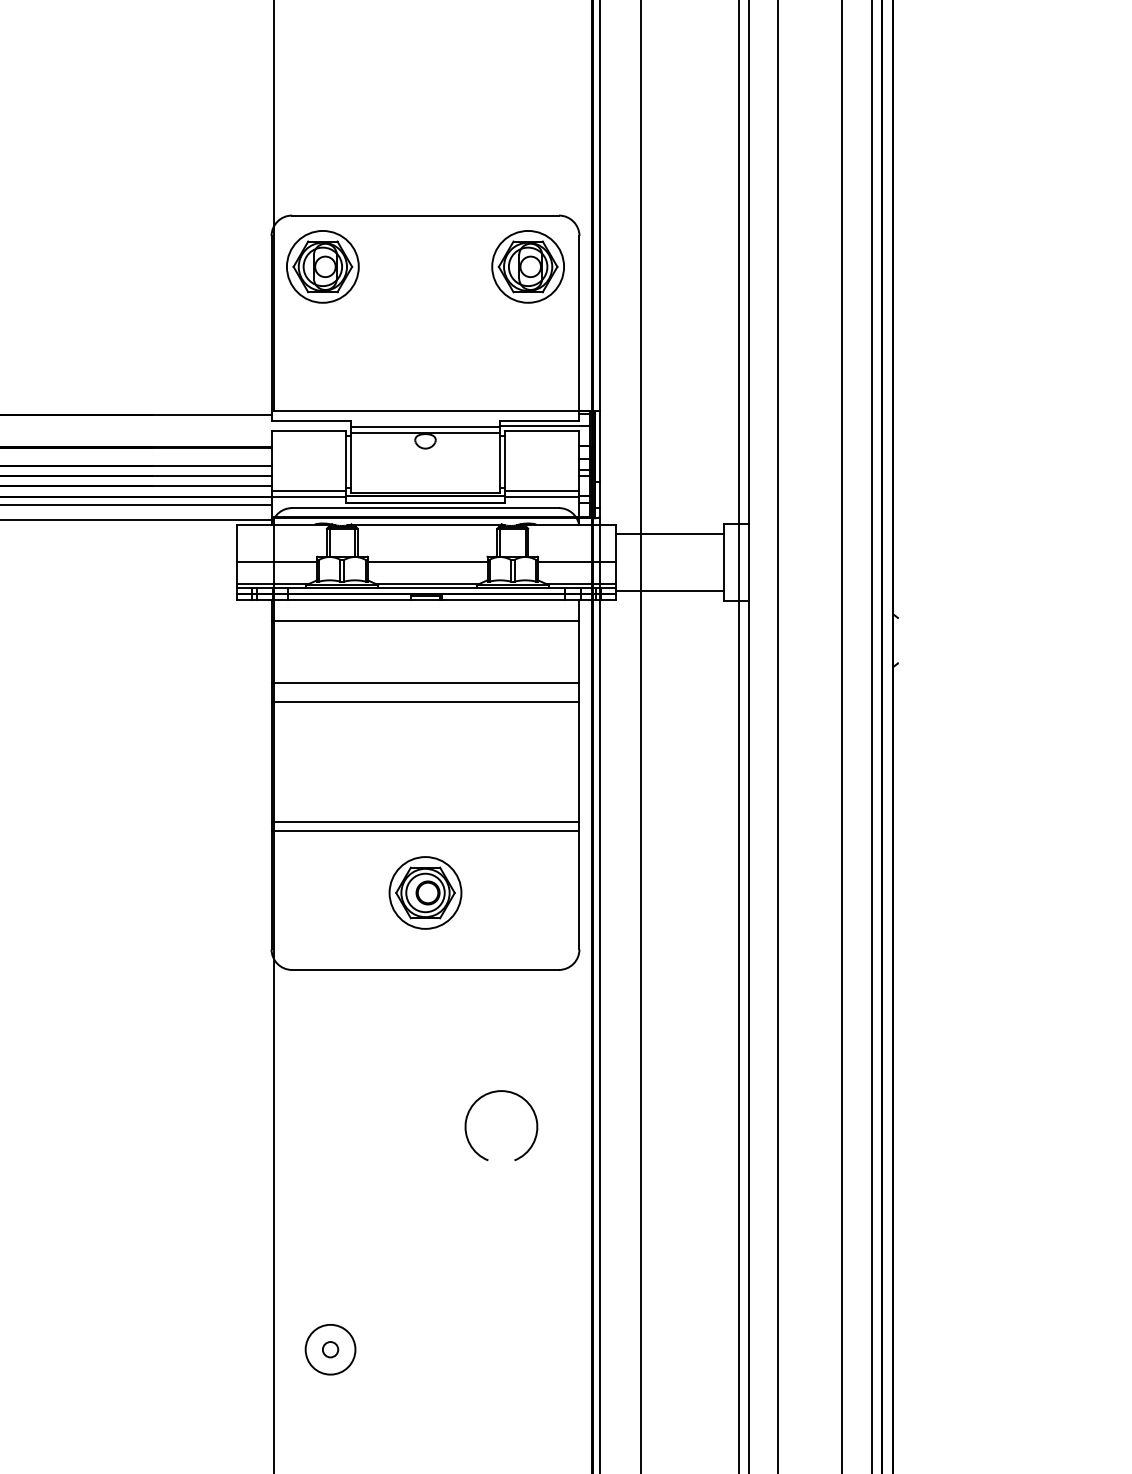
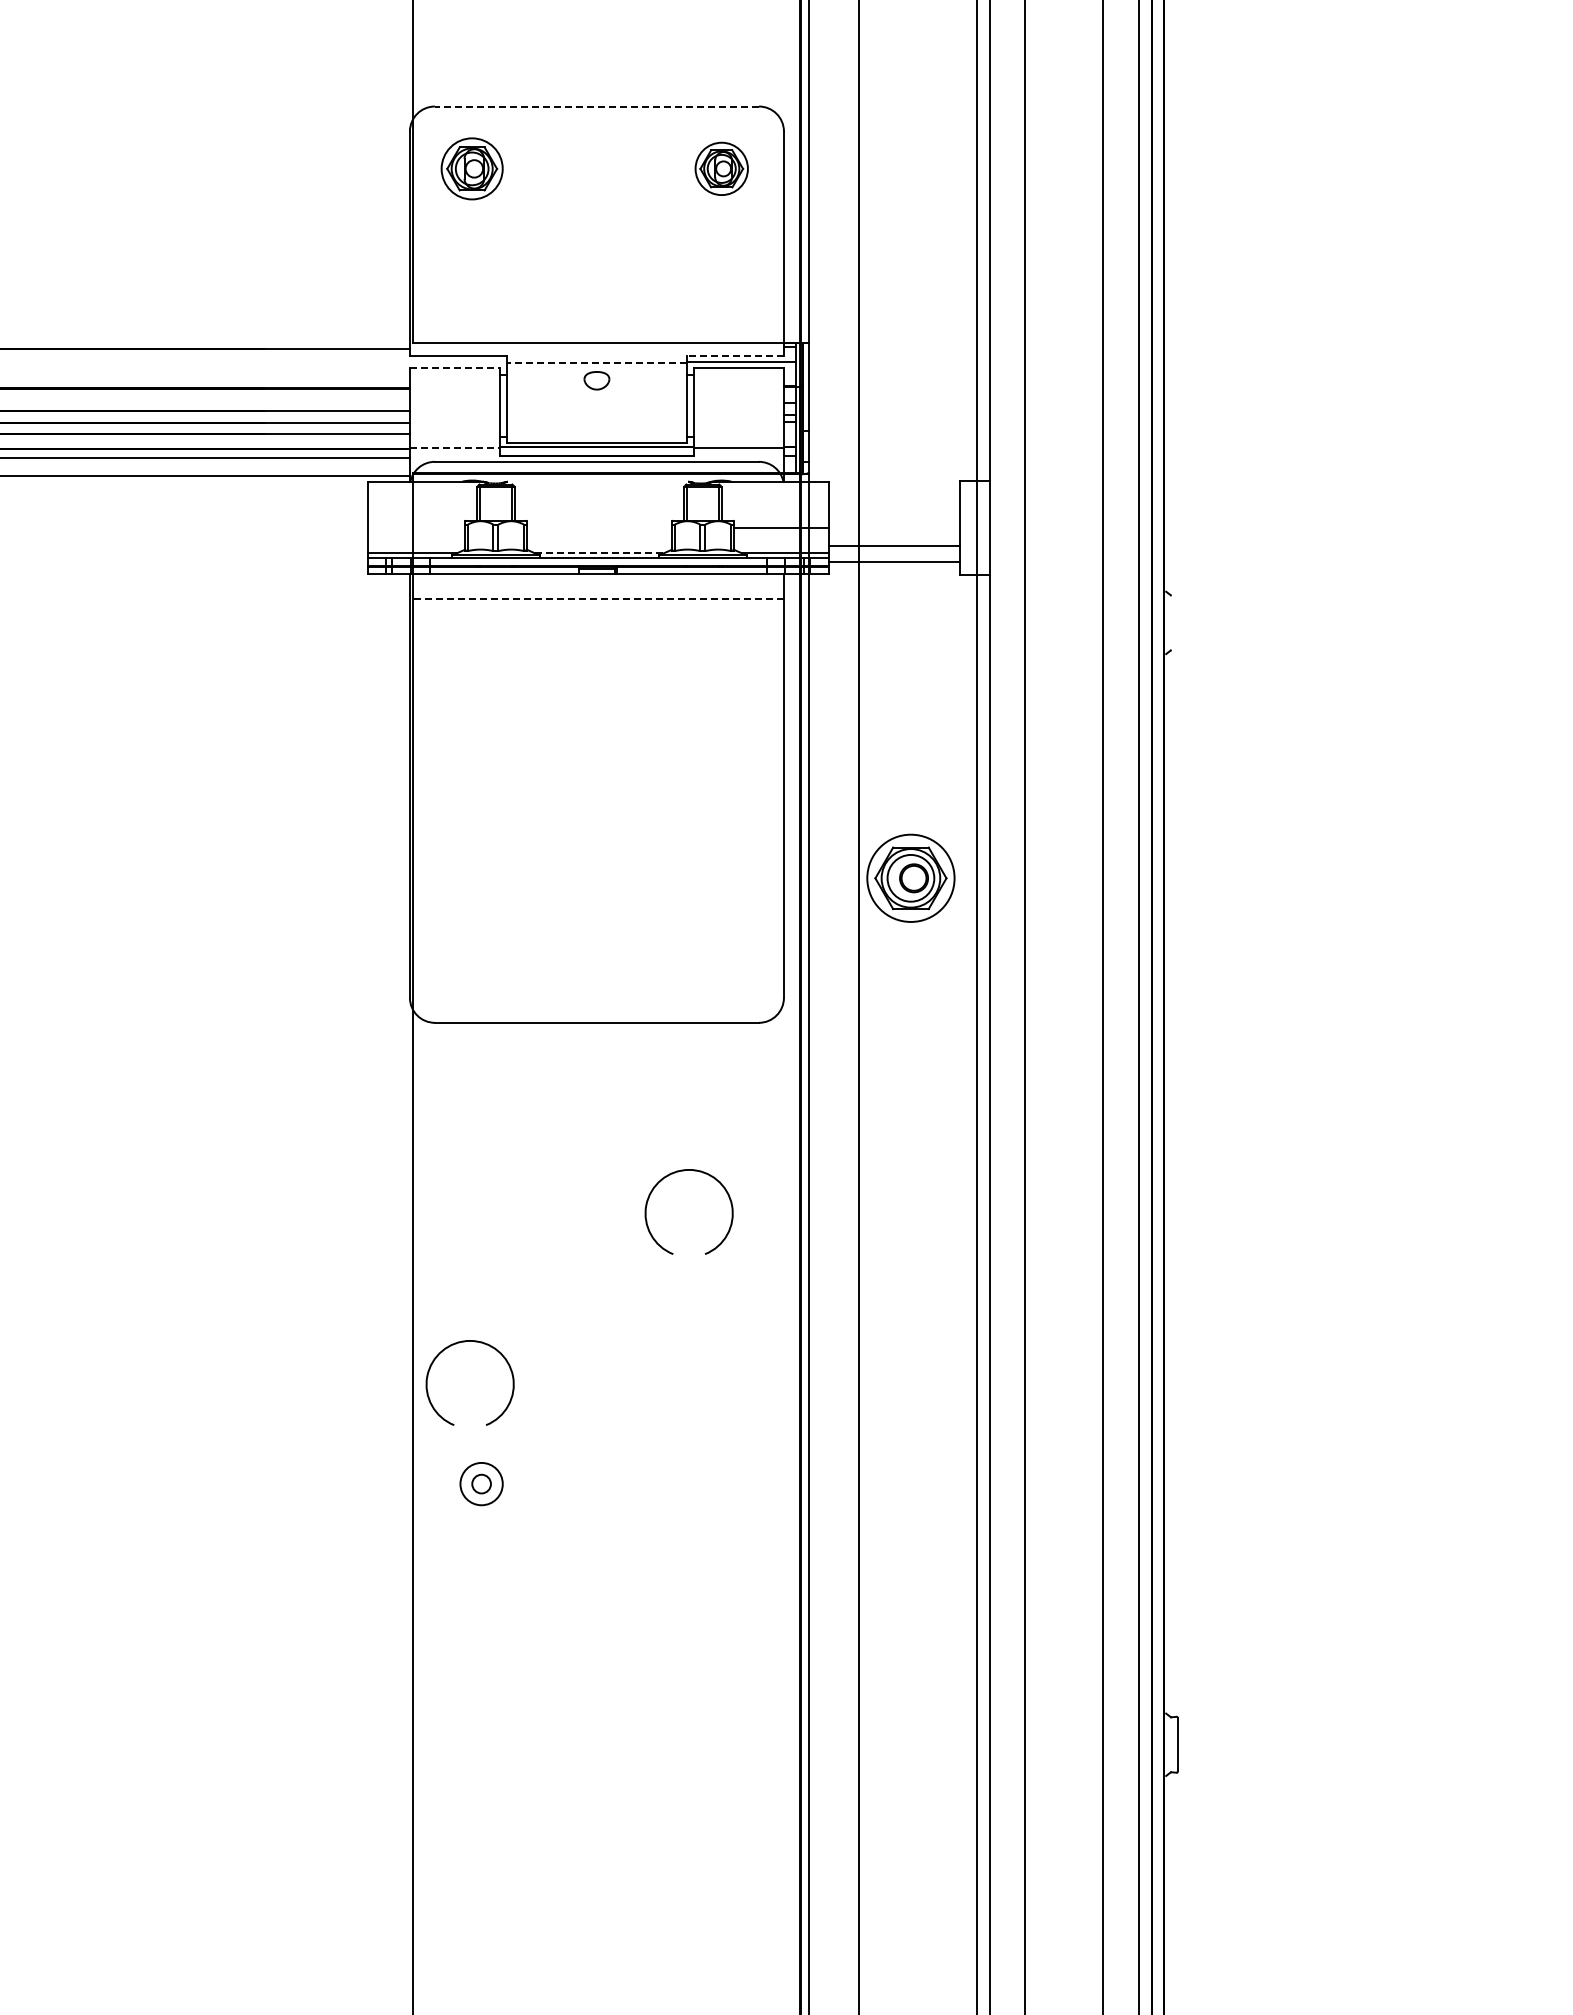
line: (425, 215) -> (596, 106), solid -> dashed
part: (322, 266) -> (471, 168), size x0.7
part: (528, 266) -> (721, 168), size x0.6
line: (539, 420) -> (735, 355), solid -> dashed
line: (425, 427) -> (596, 363), solid -> dashed
line: (309, 431) -> (455, 368), solid -> dashed
line: (425, 432) -> (596, 370), removed
line: (308, 490) -> (454, 440), removed
line: (542, 490) -> (738, 440), removed
line: (309, 497) -> (455, 448), solid -> dashed
line: (425, 524) -> (597, 481), removed
line: (669, 534) -> (893, 545), moved
line: (276, 562) -> (416, 527), removed
line: (427, 562) -> (599, 527), removed
line: (427, 583) -> (599, 553), solid -> dashed
line: (425, 620) -> (596, 598), solid -> dashed
line: (425, 682) -> (596, 673), removed
line: (425, 702) -> (596, 697), removed
line: (425, 821) -> (596, 842), removed
line: (425, 831) -> (596, 854), removed
part: (425, 892) -> (910, 877), moved
arc: (309, 1234) -> (456, 1344), added
circle: (330, 1349) -> (481, 1483), size x0.7

